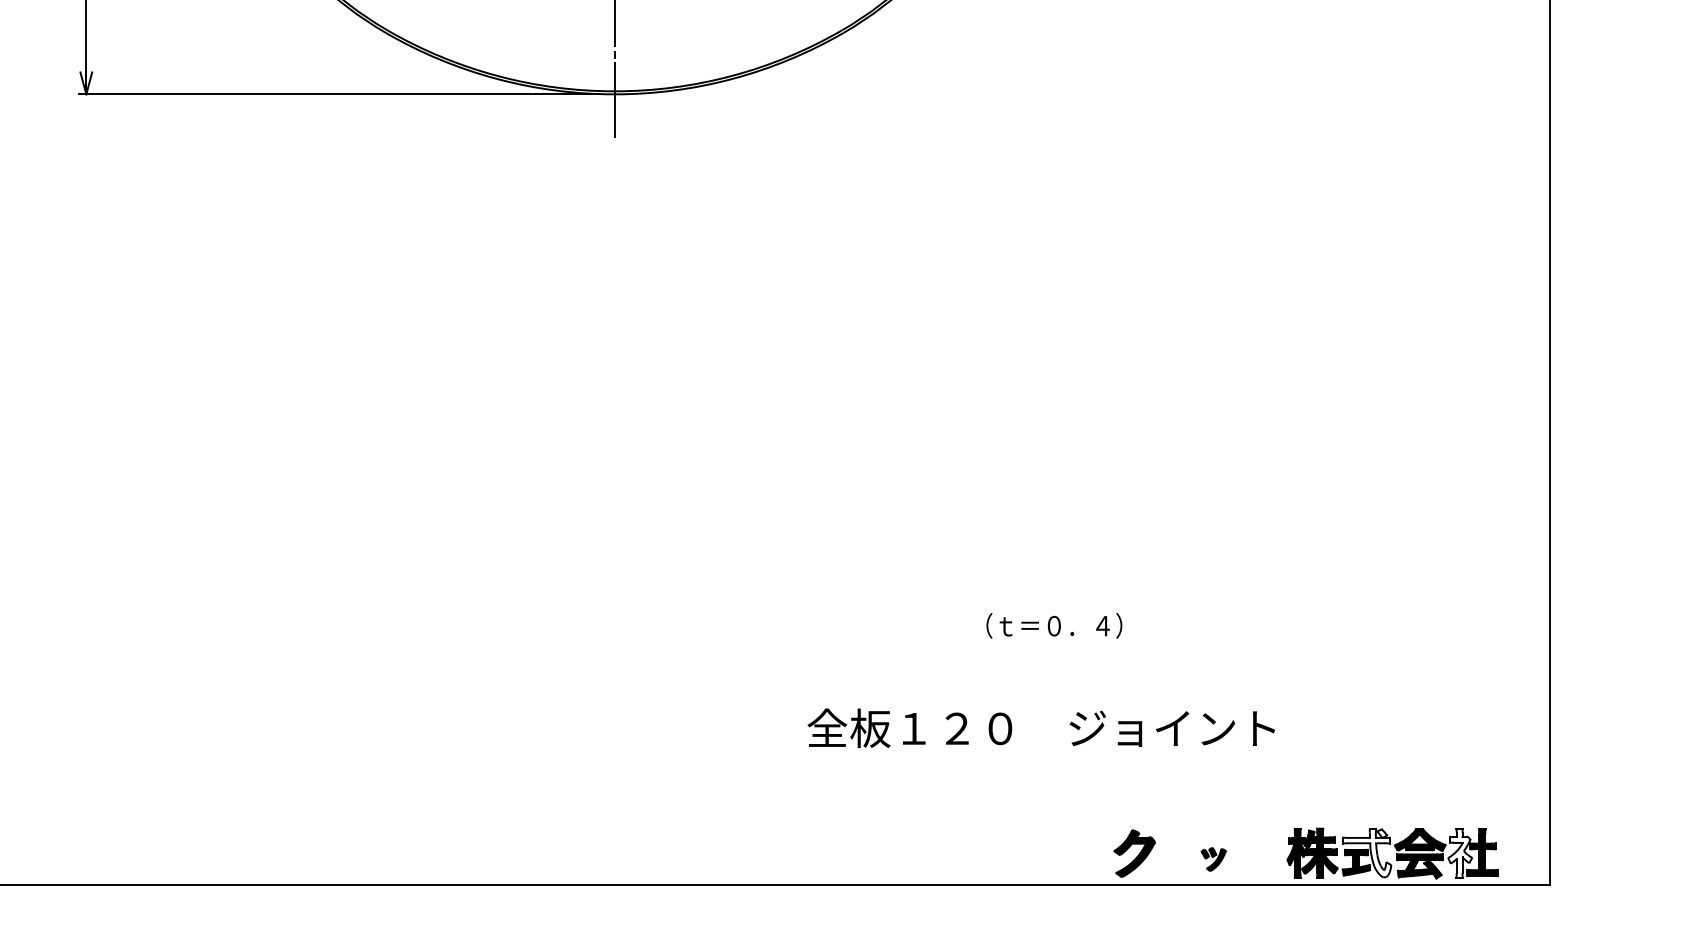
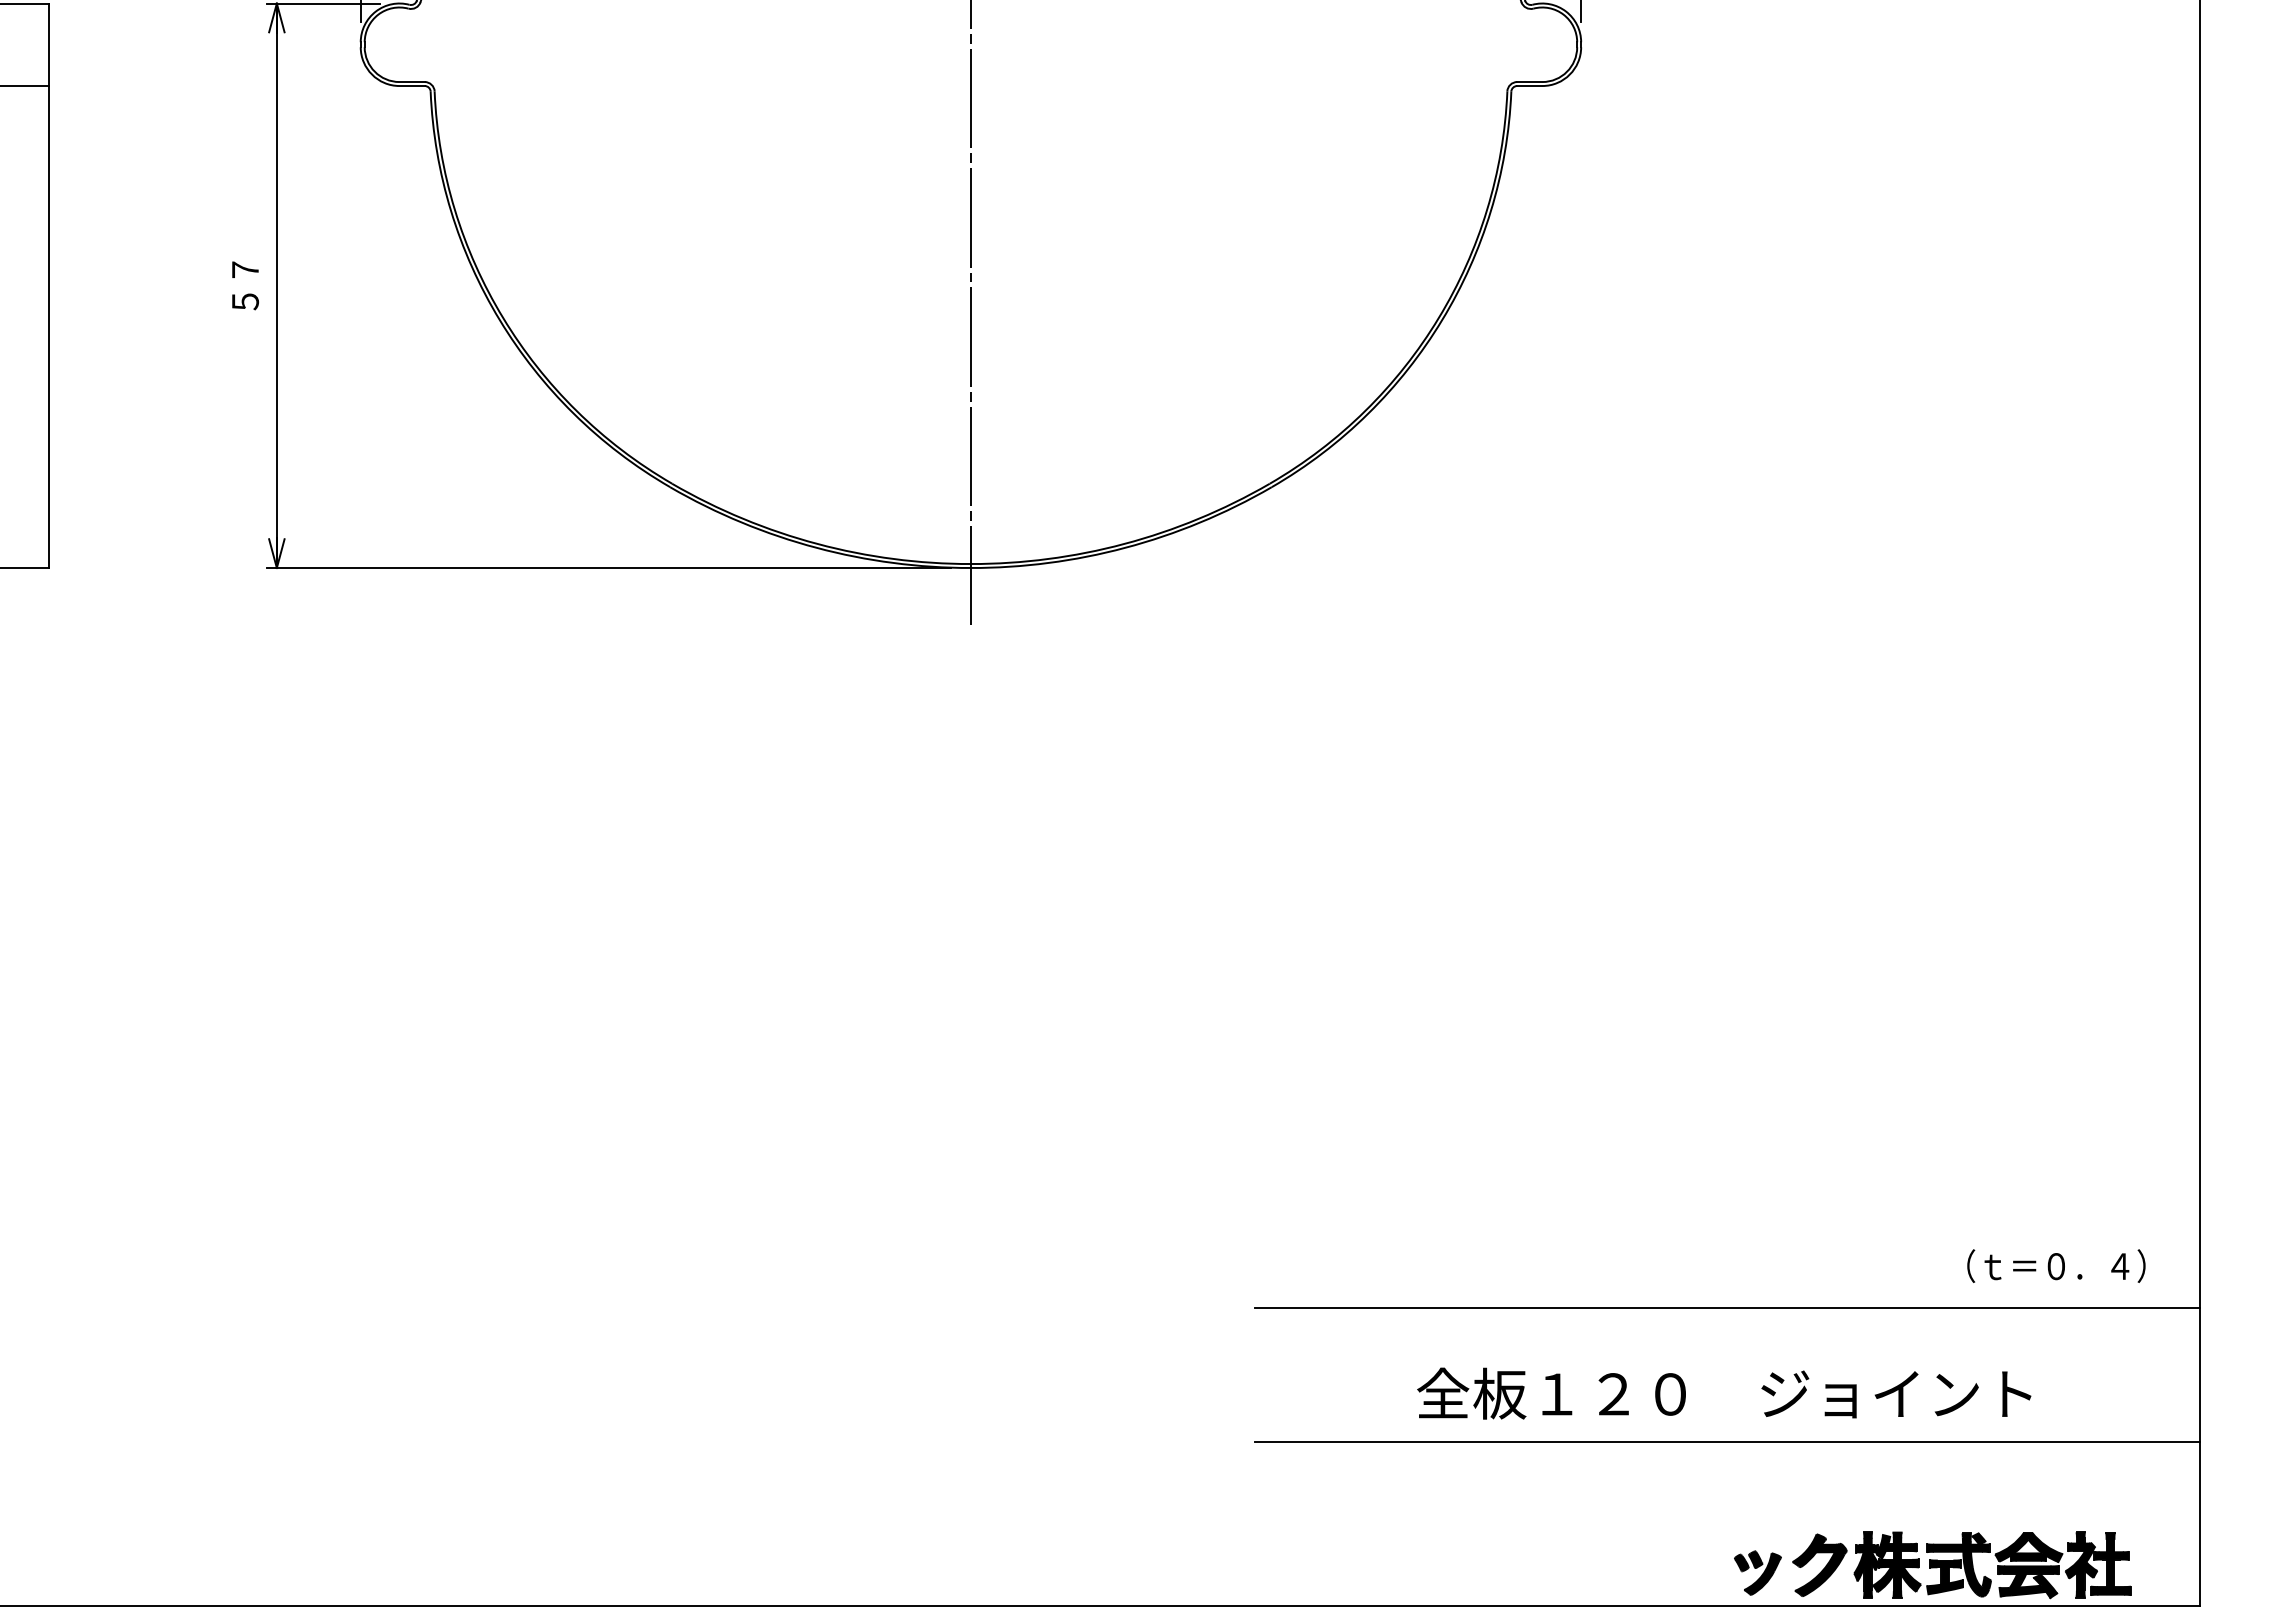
text: (1054, 625) -> (2056, 1265), moved
line: (1190, 657) -> (1727, 1307), added
text: (1041, 728) -> (1724, 1393), moved
line: (1190, 760) -> (1727, 1442), added
part: (1134, 852) -> (1819, 1564), moved
fill: (1366, 852) -> (1958, 1564), added
fill: (1460, 852) -> (2081, 1564), added
part: (1213, 859) -> (1757, 1572), size x1.43

